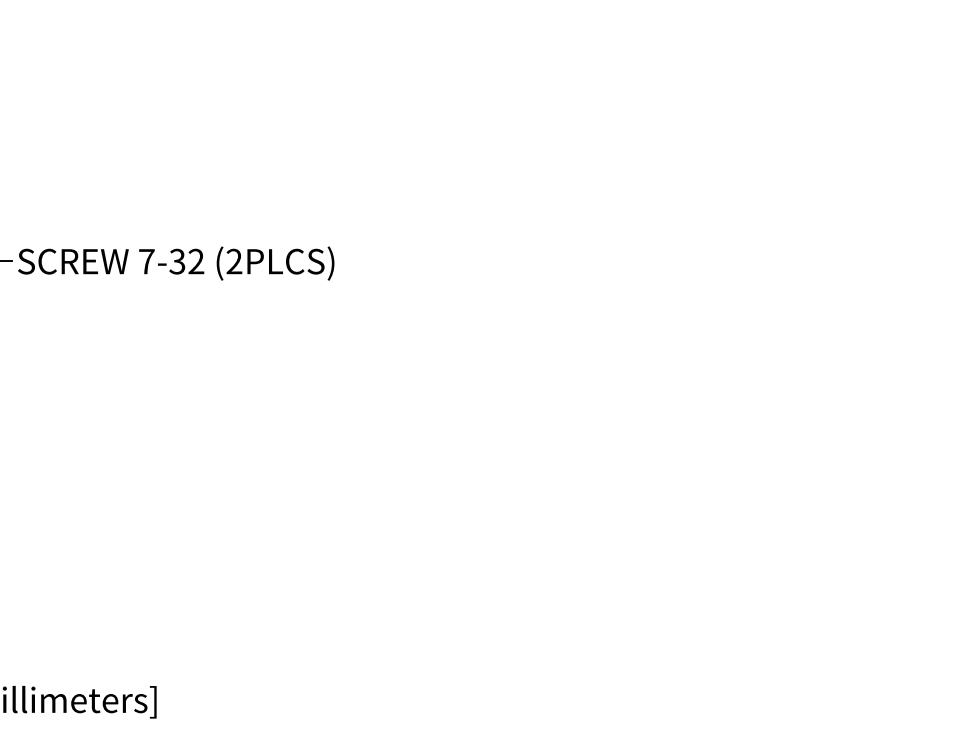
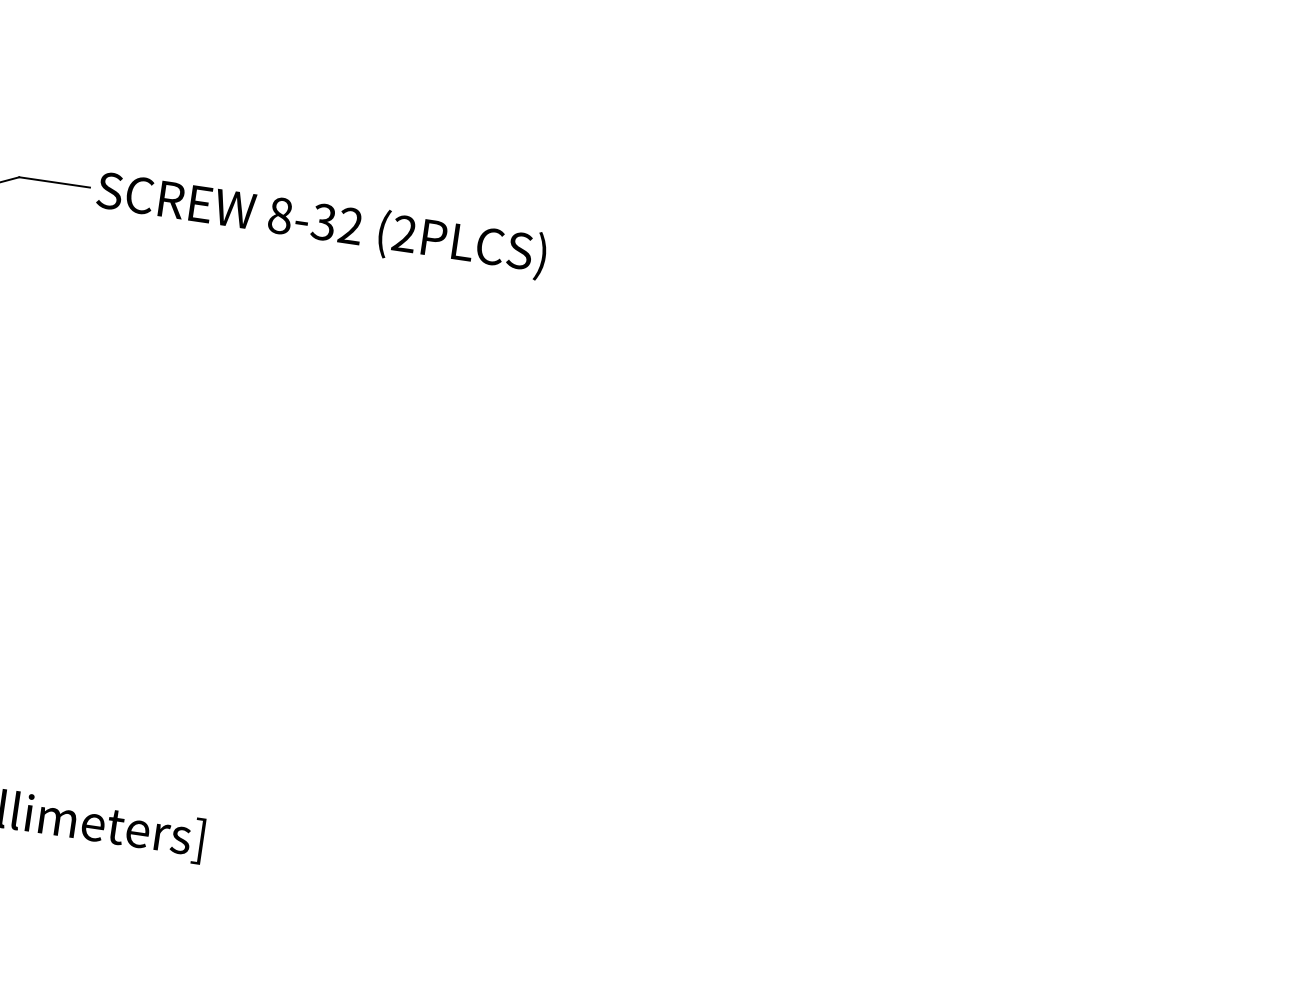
text: (146, 261) -> (280, 215), 7-32 -> 8-32

